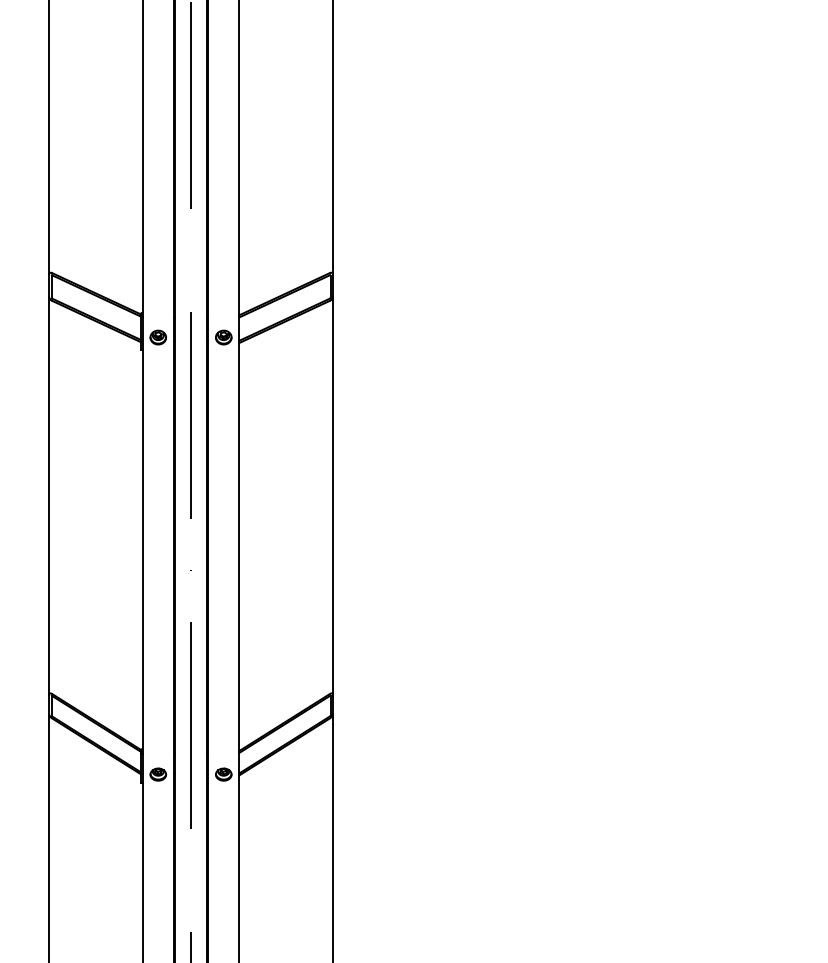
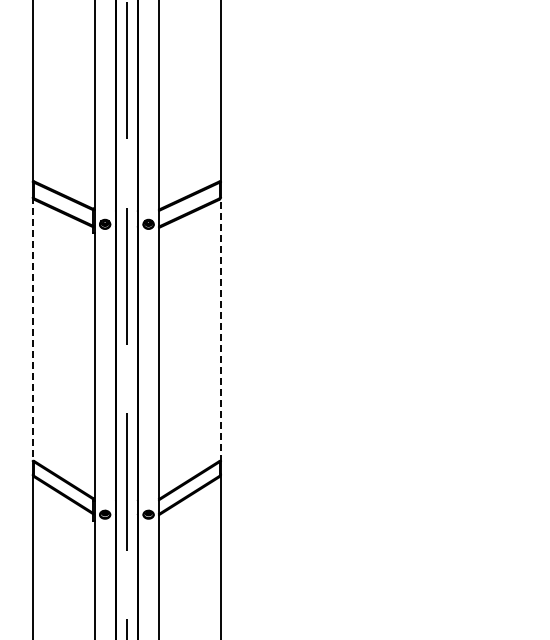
line: (333, 494) -> (221, 328), solid -> dashed
line: (48, 495) -> (32, 329), solid -> dashed

